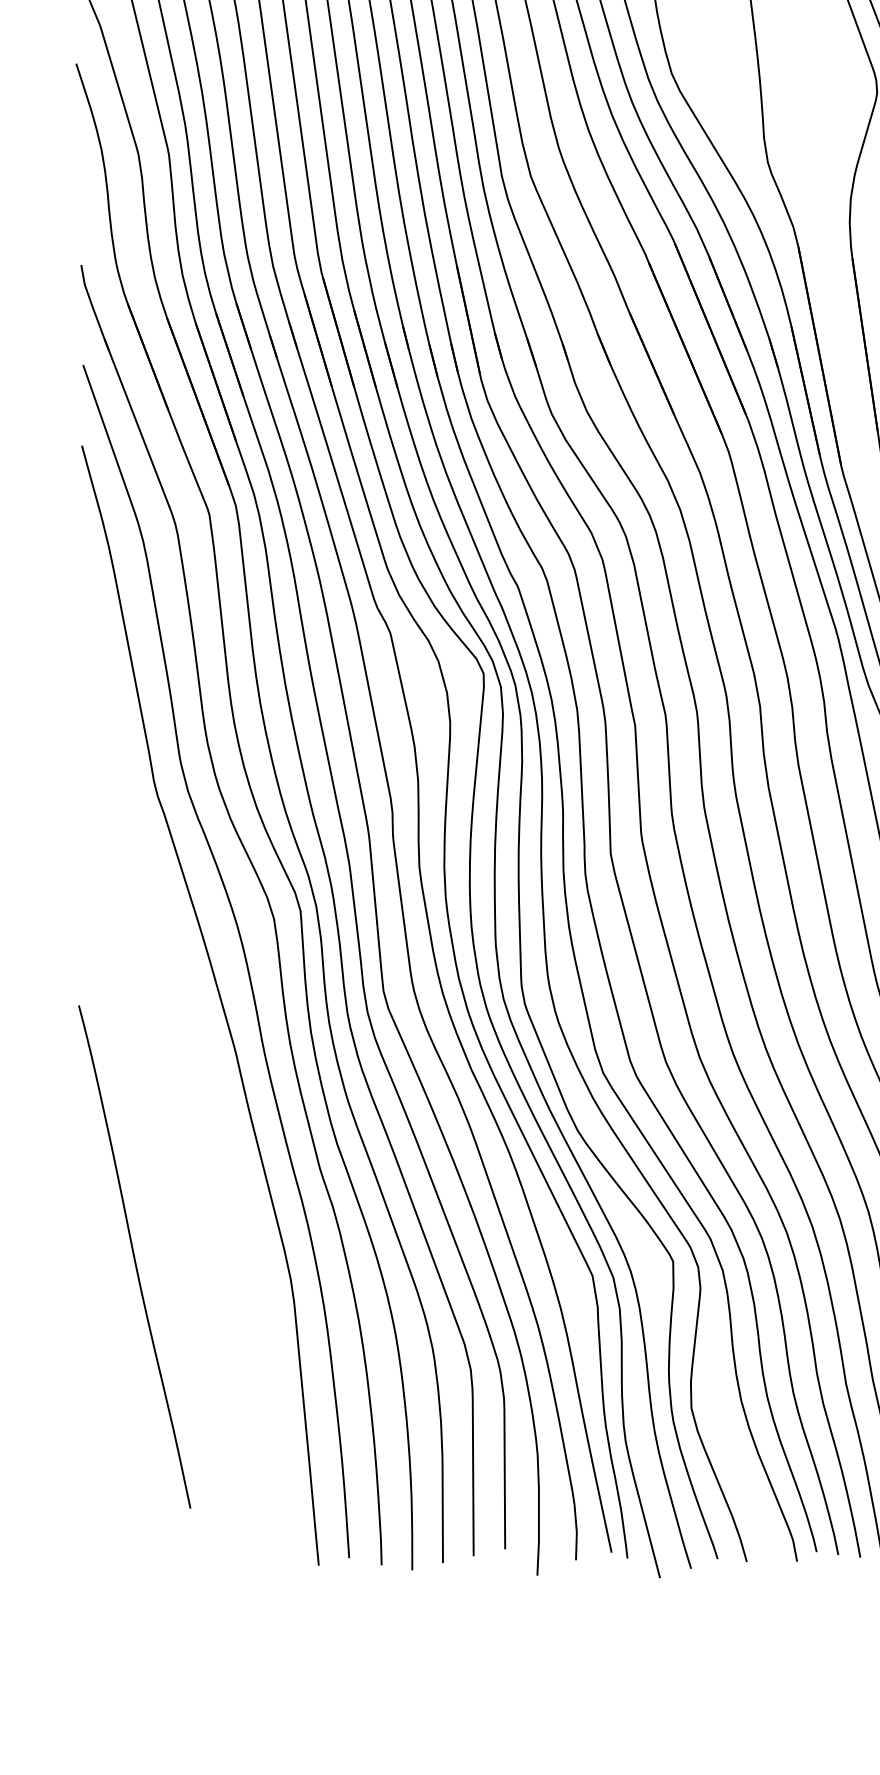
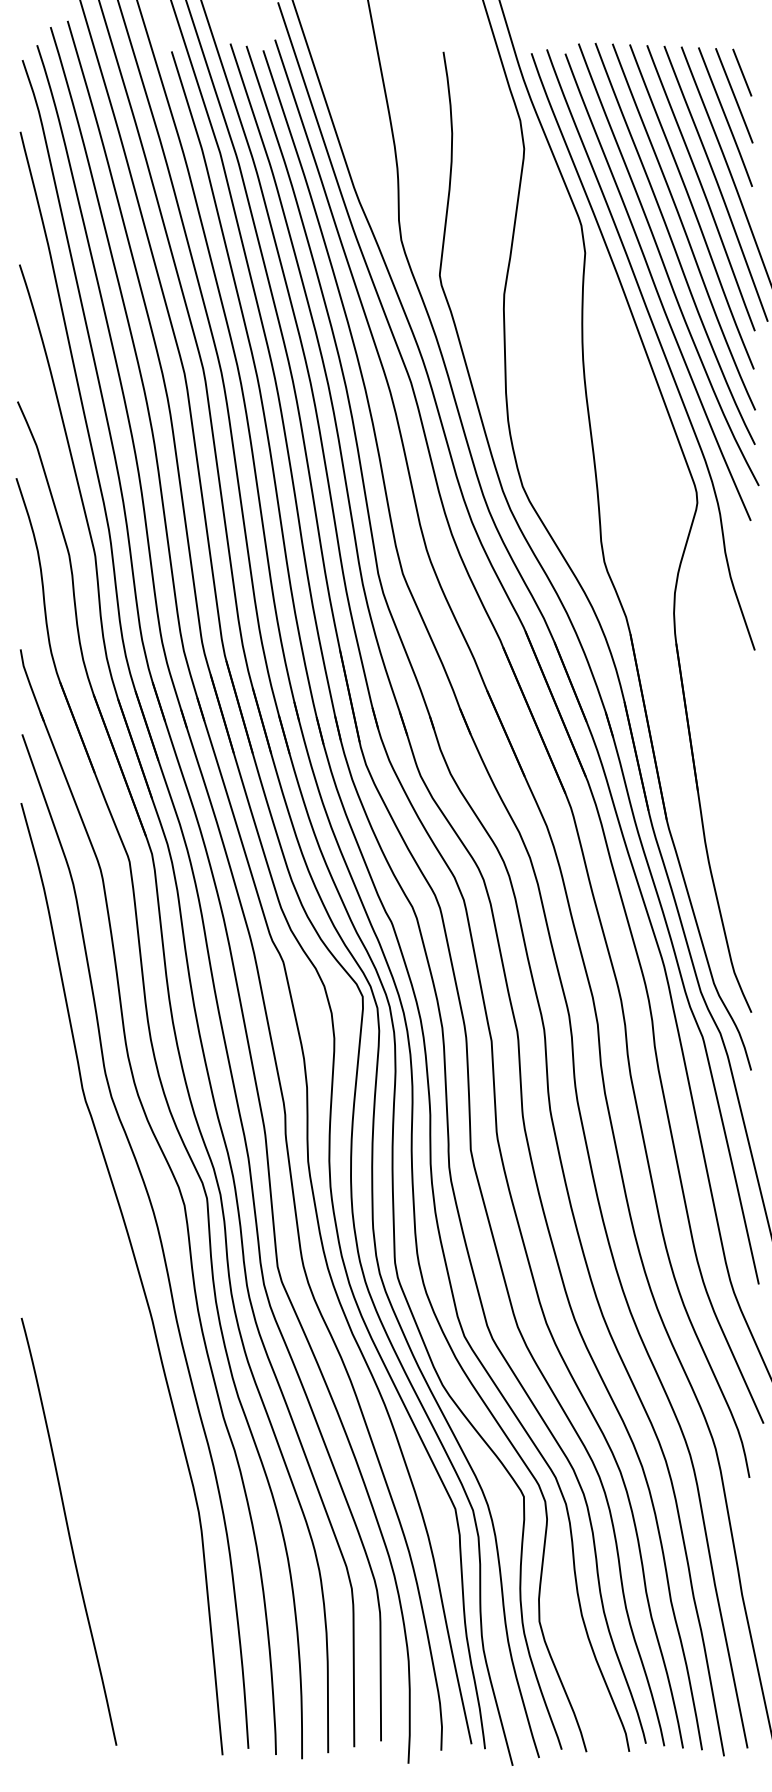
curve: (134, 1256) -> (68, 1531), moved

